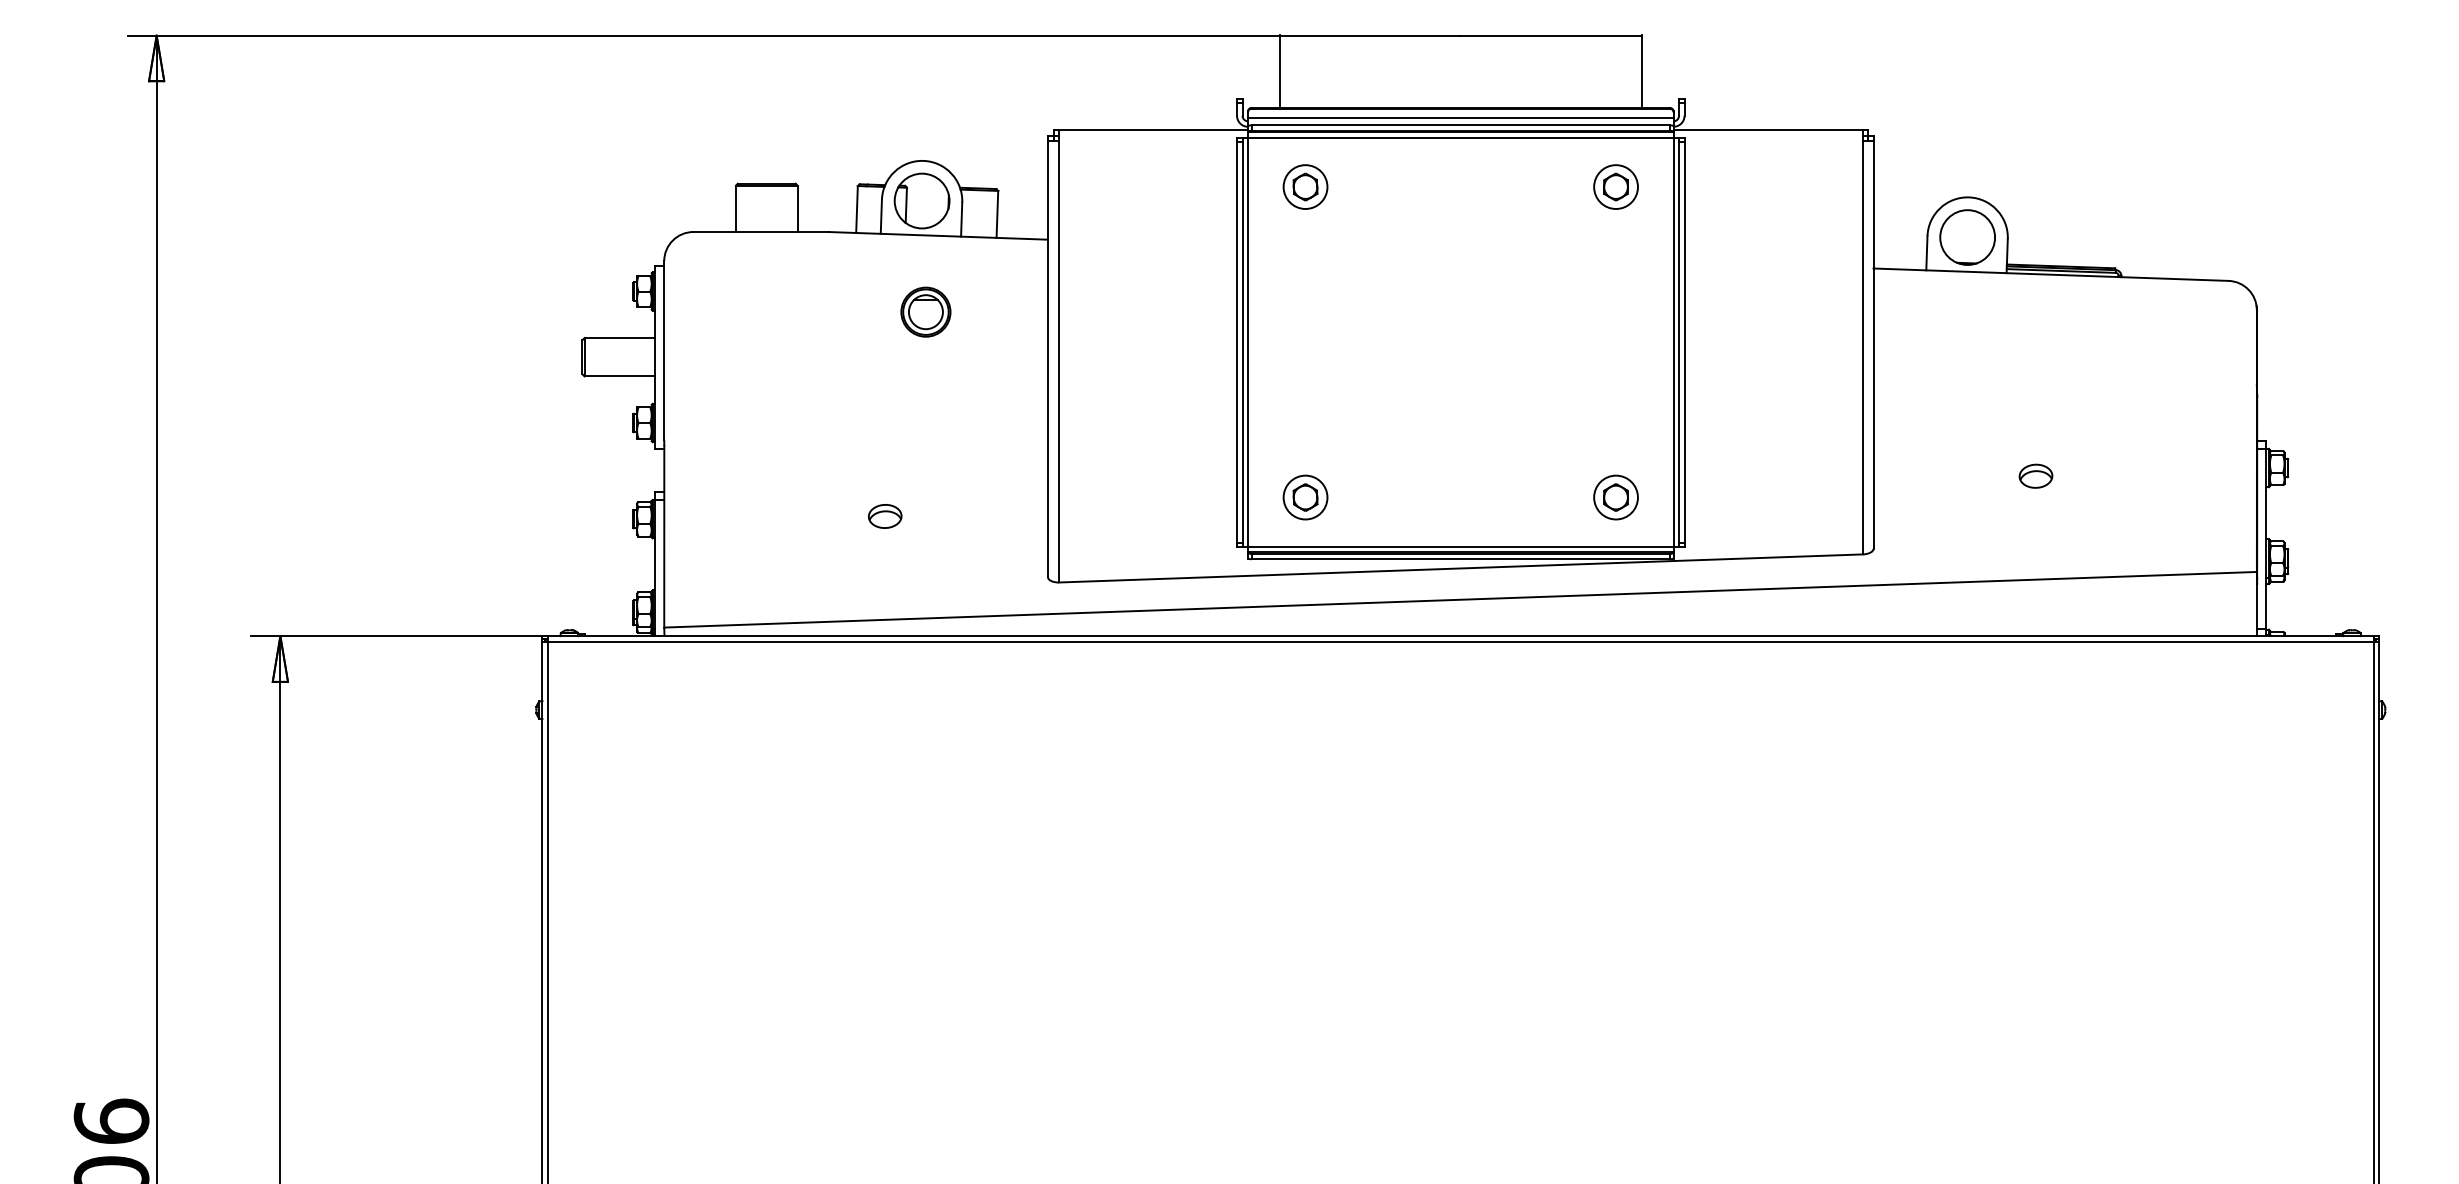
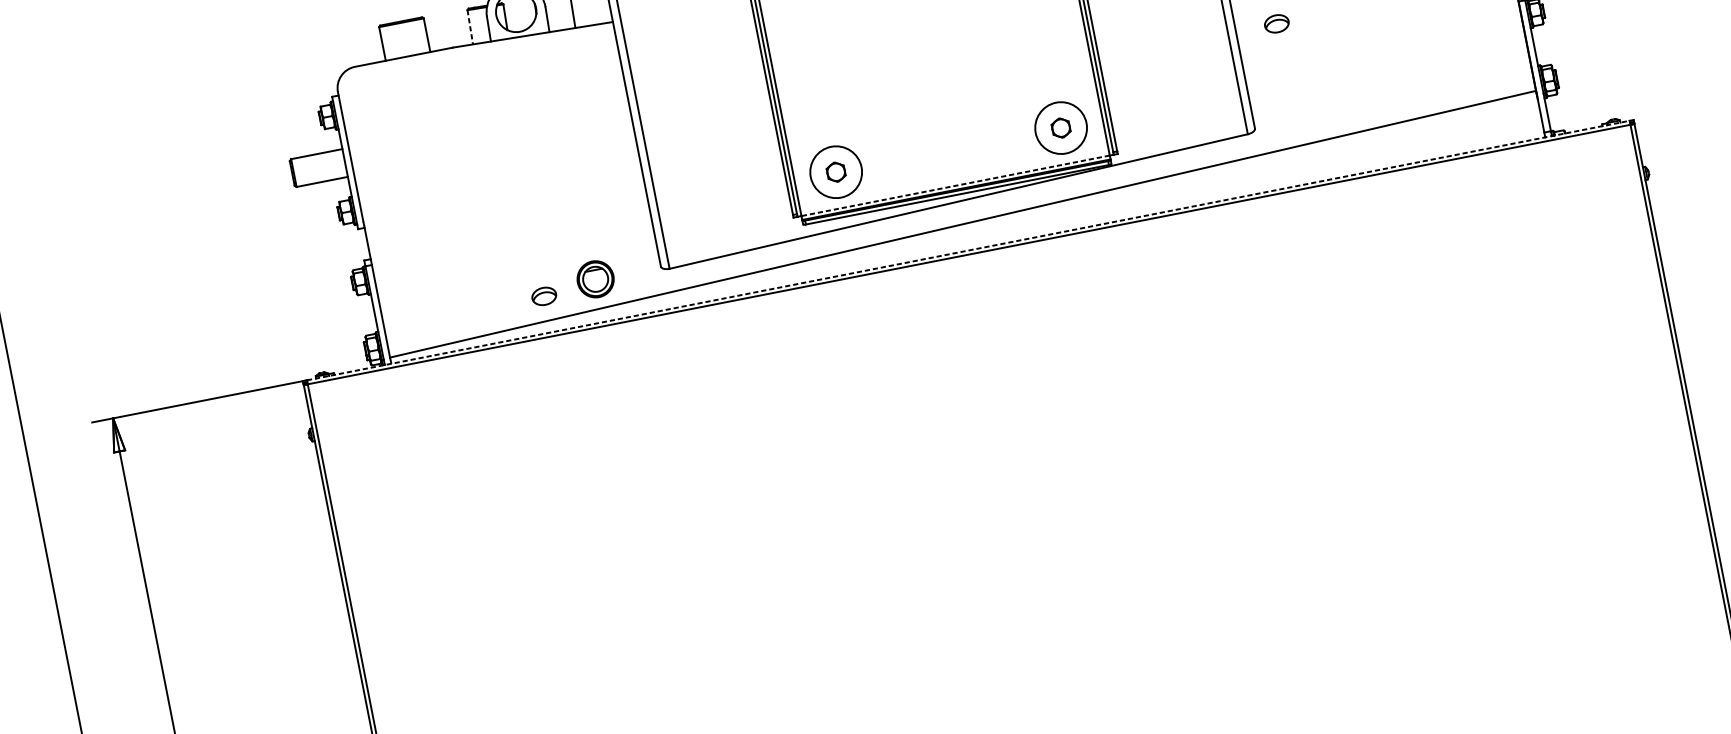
line: (857, 210) -> (470, 27), solid -> dashed
part: (925, 311) -> (595, 278), moved
part: (2035, 475) -> (1276, 23), moved
circle: (1305, 497) -> (836, 172), size x1.6
circle: (1615, 497) -> (1060, 128), size x1.6
part: (884, 516) -> (543, 296), moved
line: (1460, 546) -> (955, 185), solid -> dashed
line: (1460, 636) -> (968, 250), solid -> dashed

